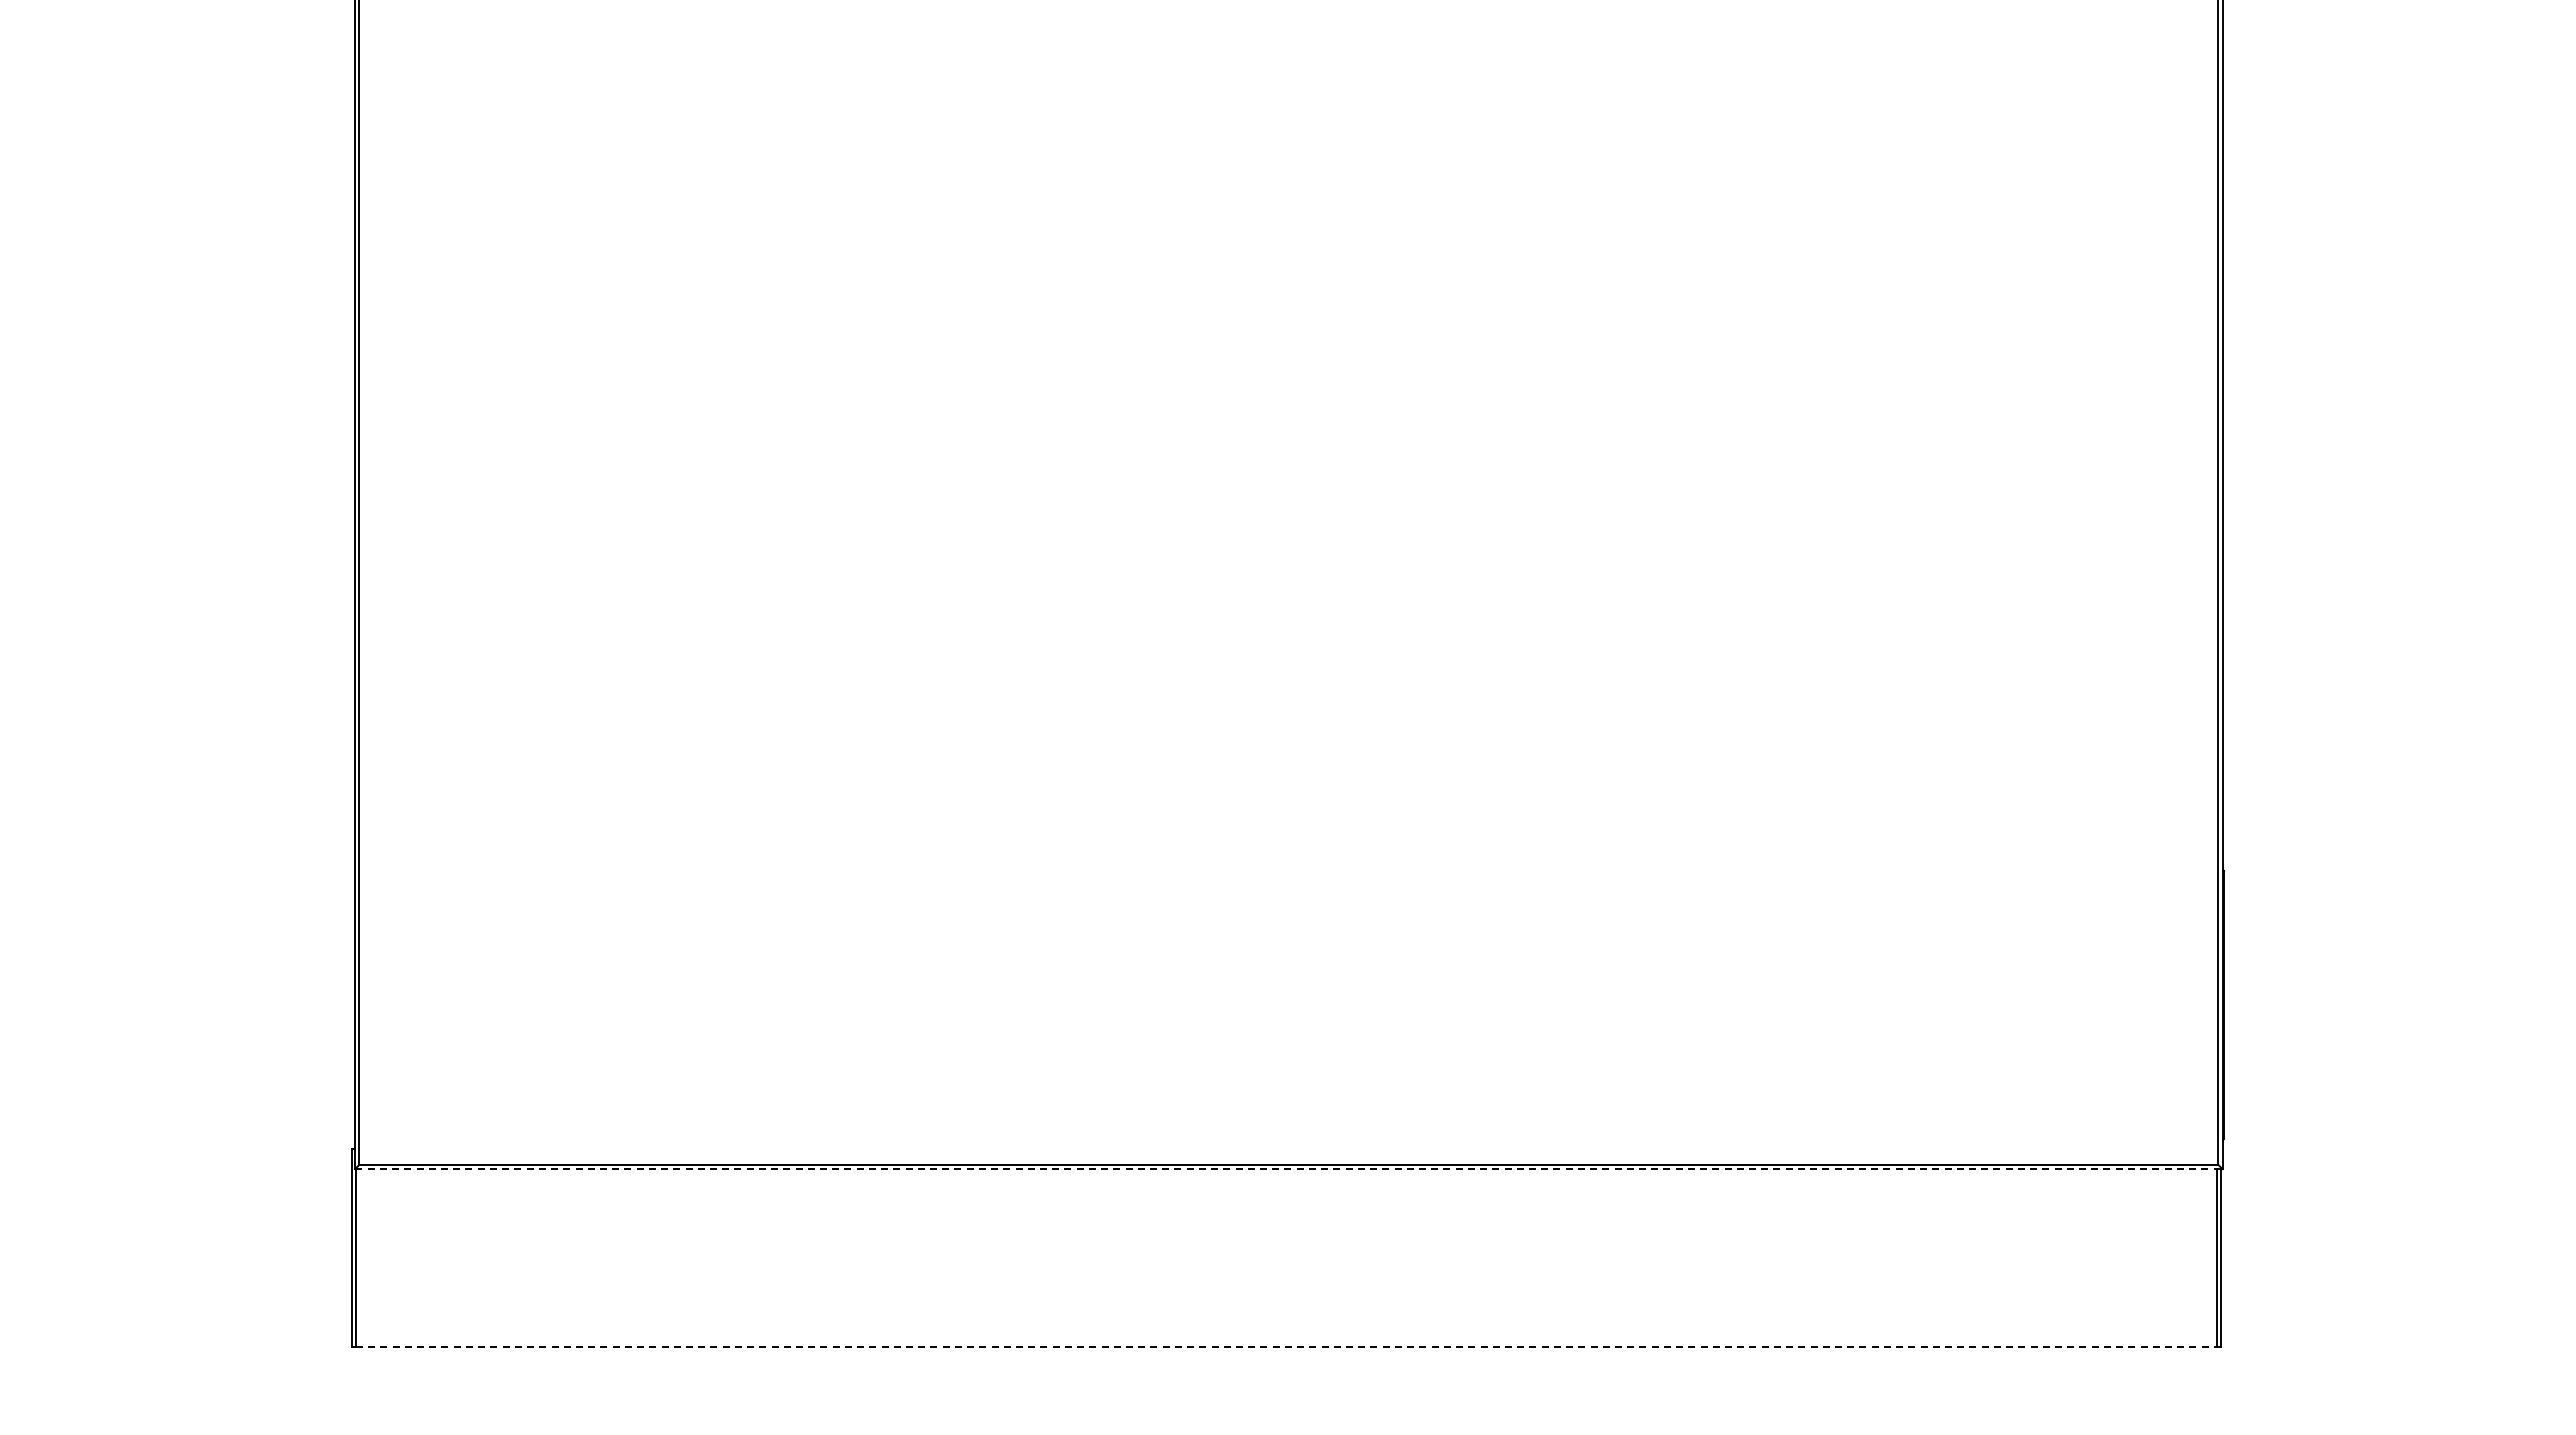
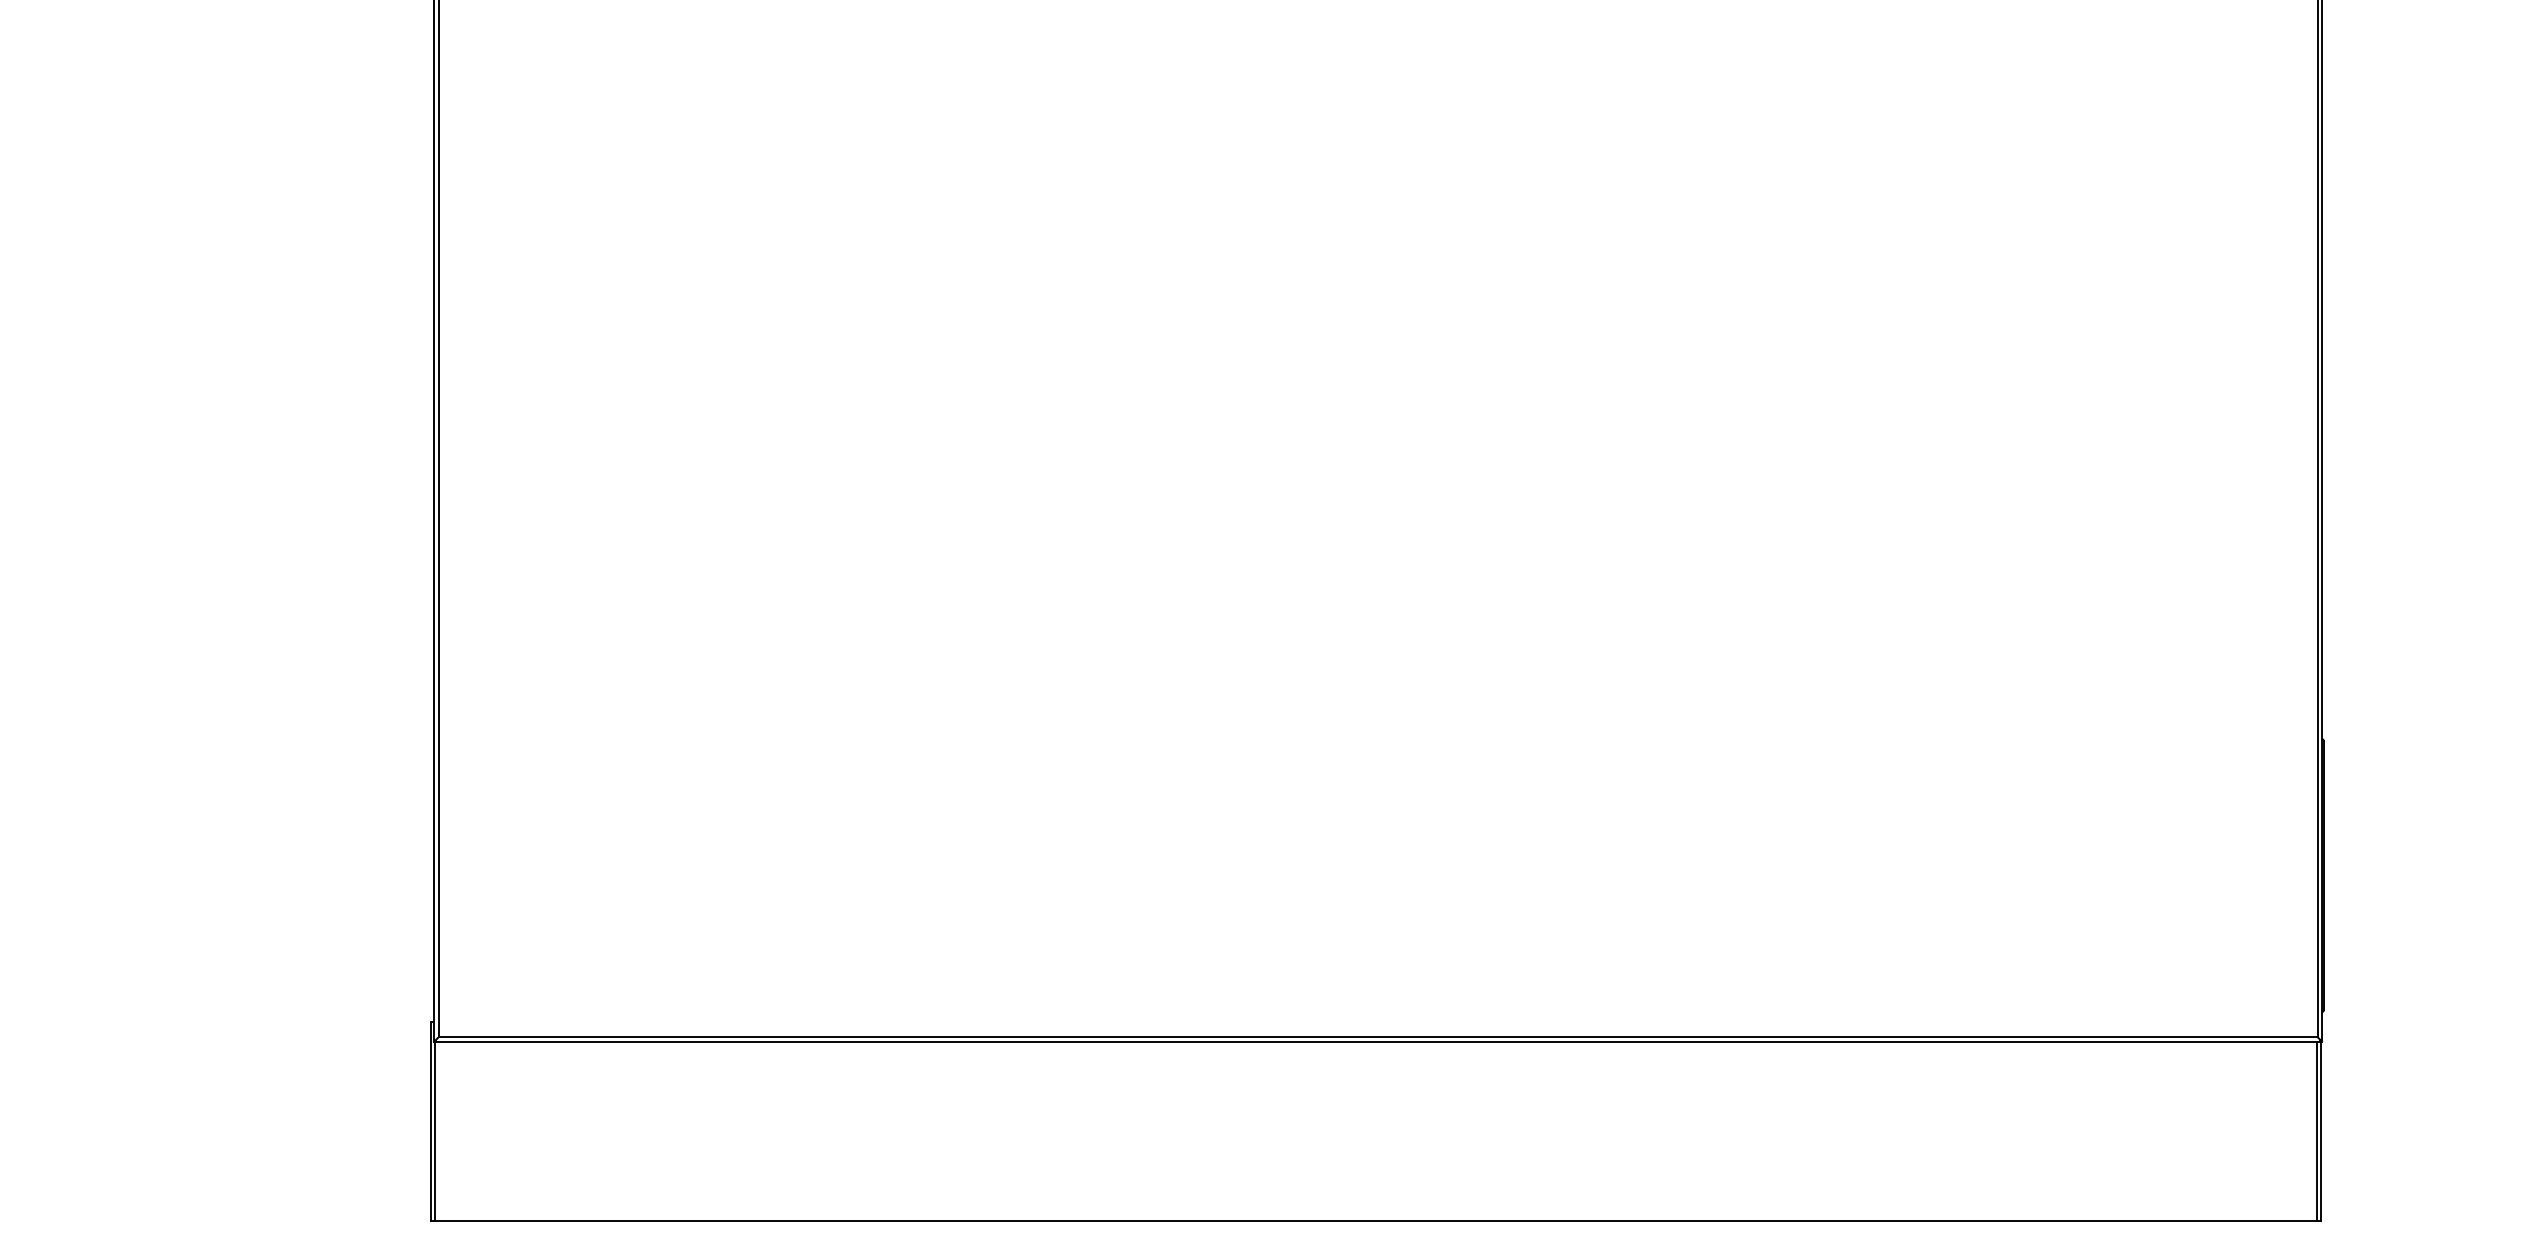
line: (1288, 1169) -> (1377, 1041), dashed -> solid
line: (1286, 1346) -> (1375, 1220), dashed -> solid

